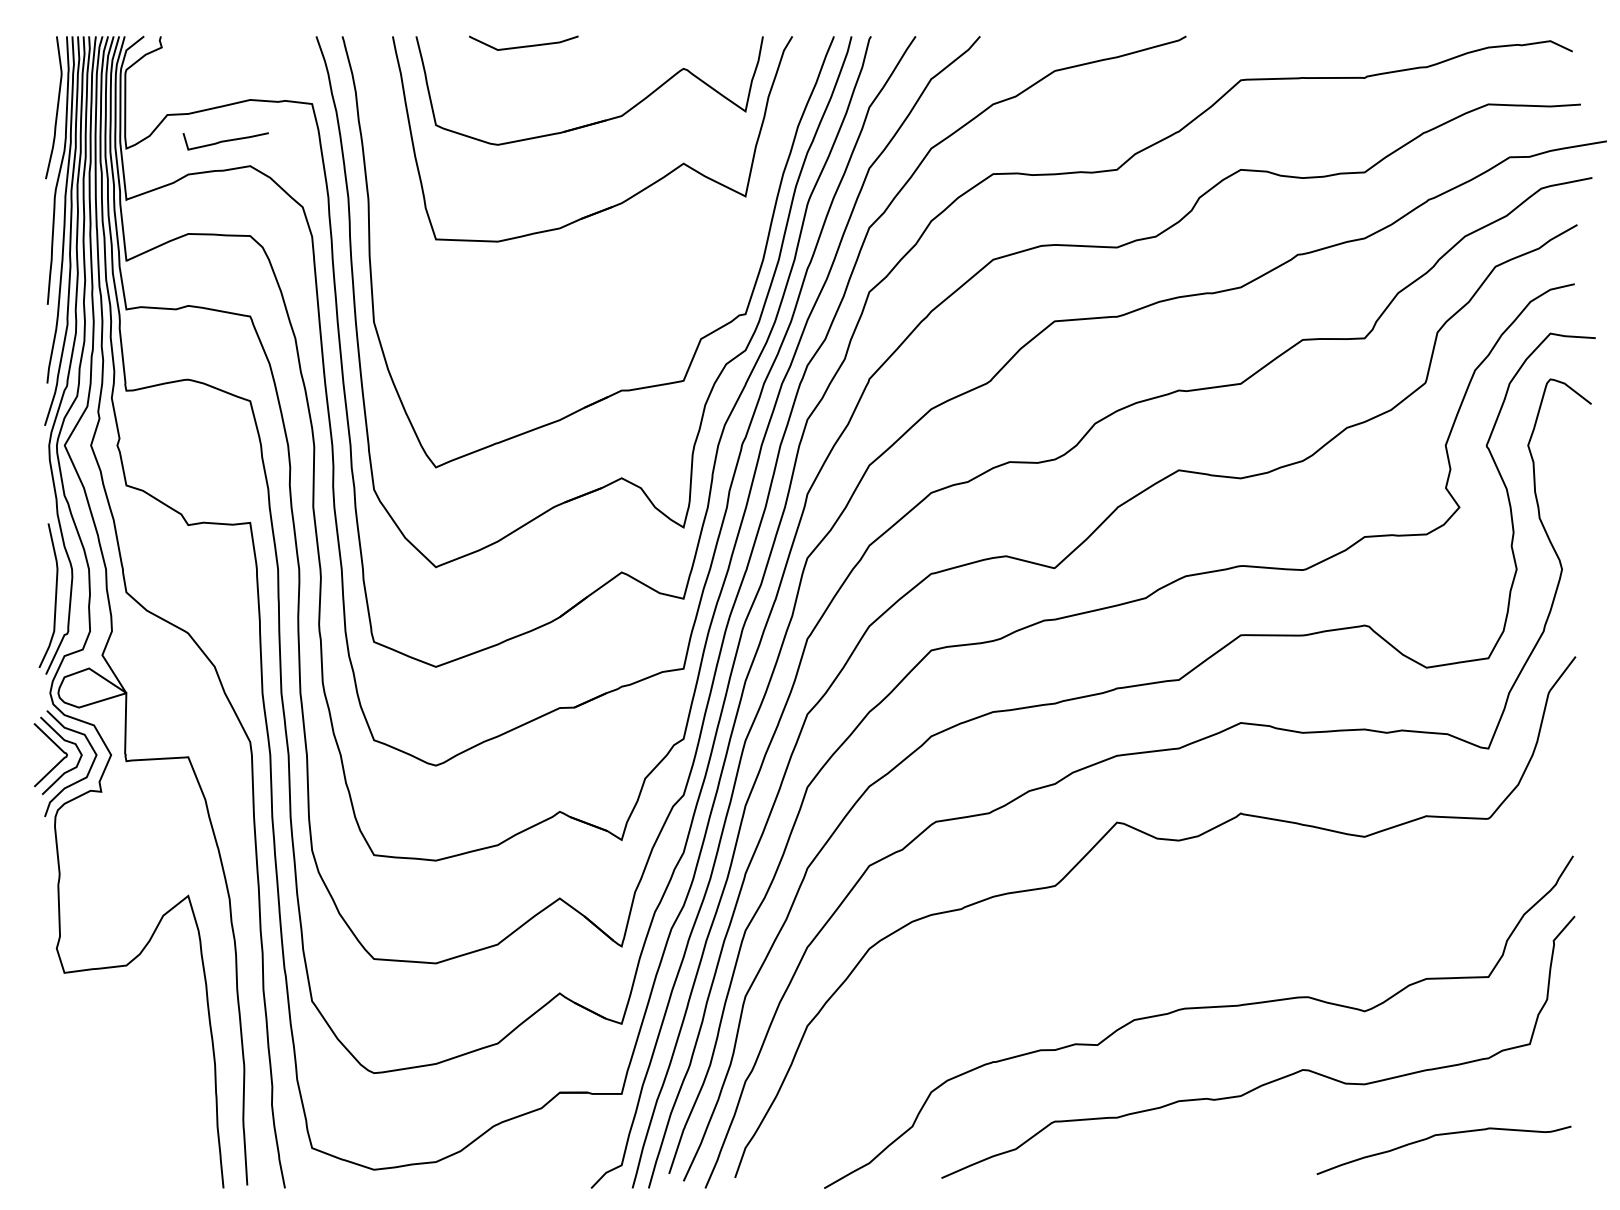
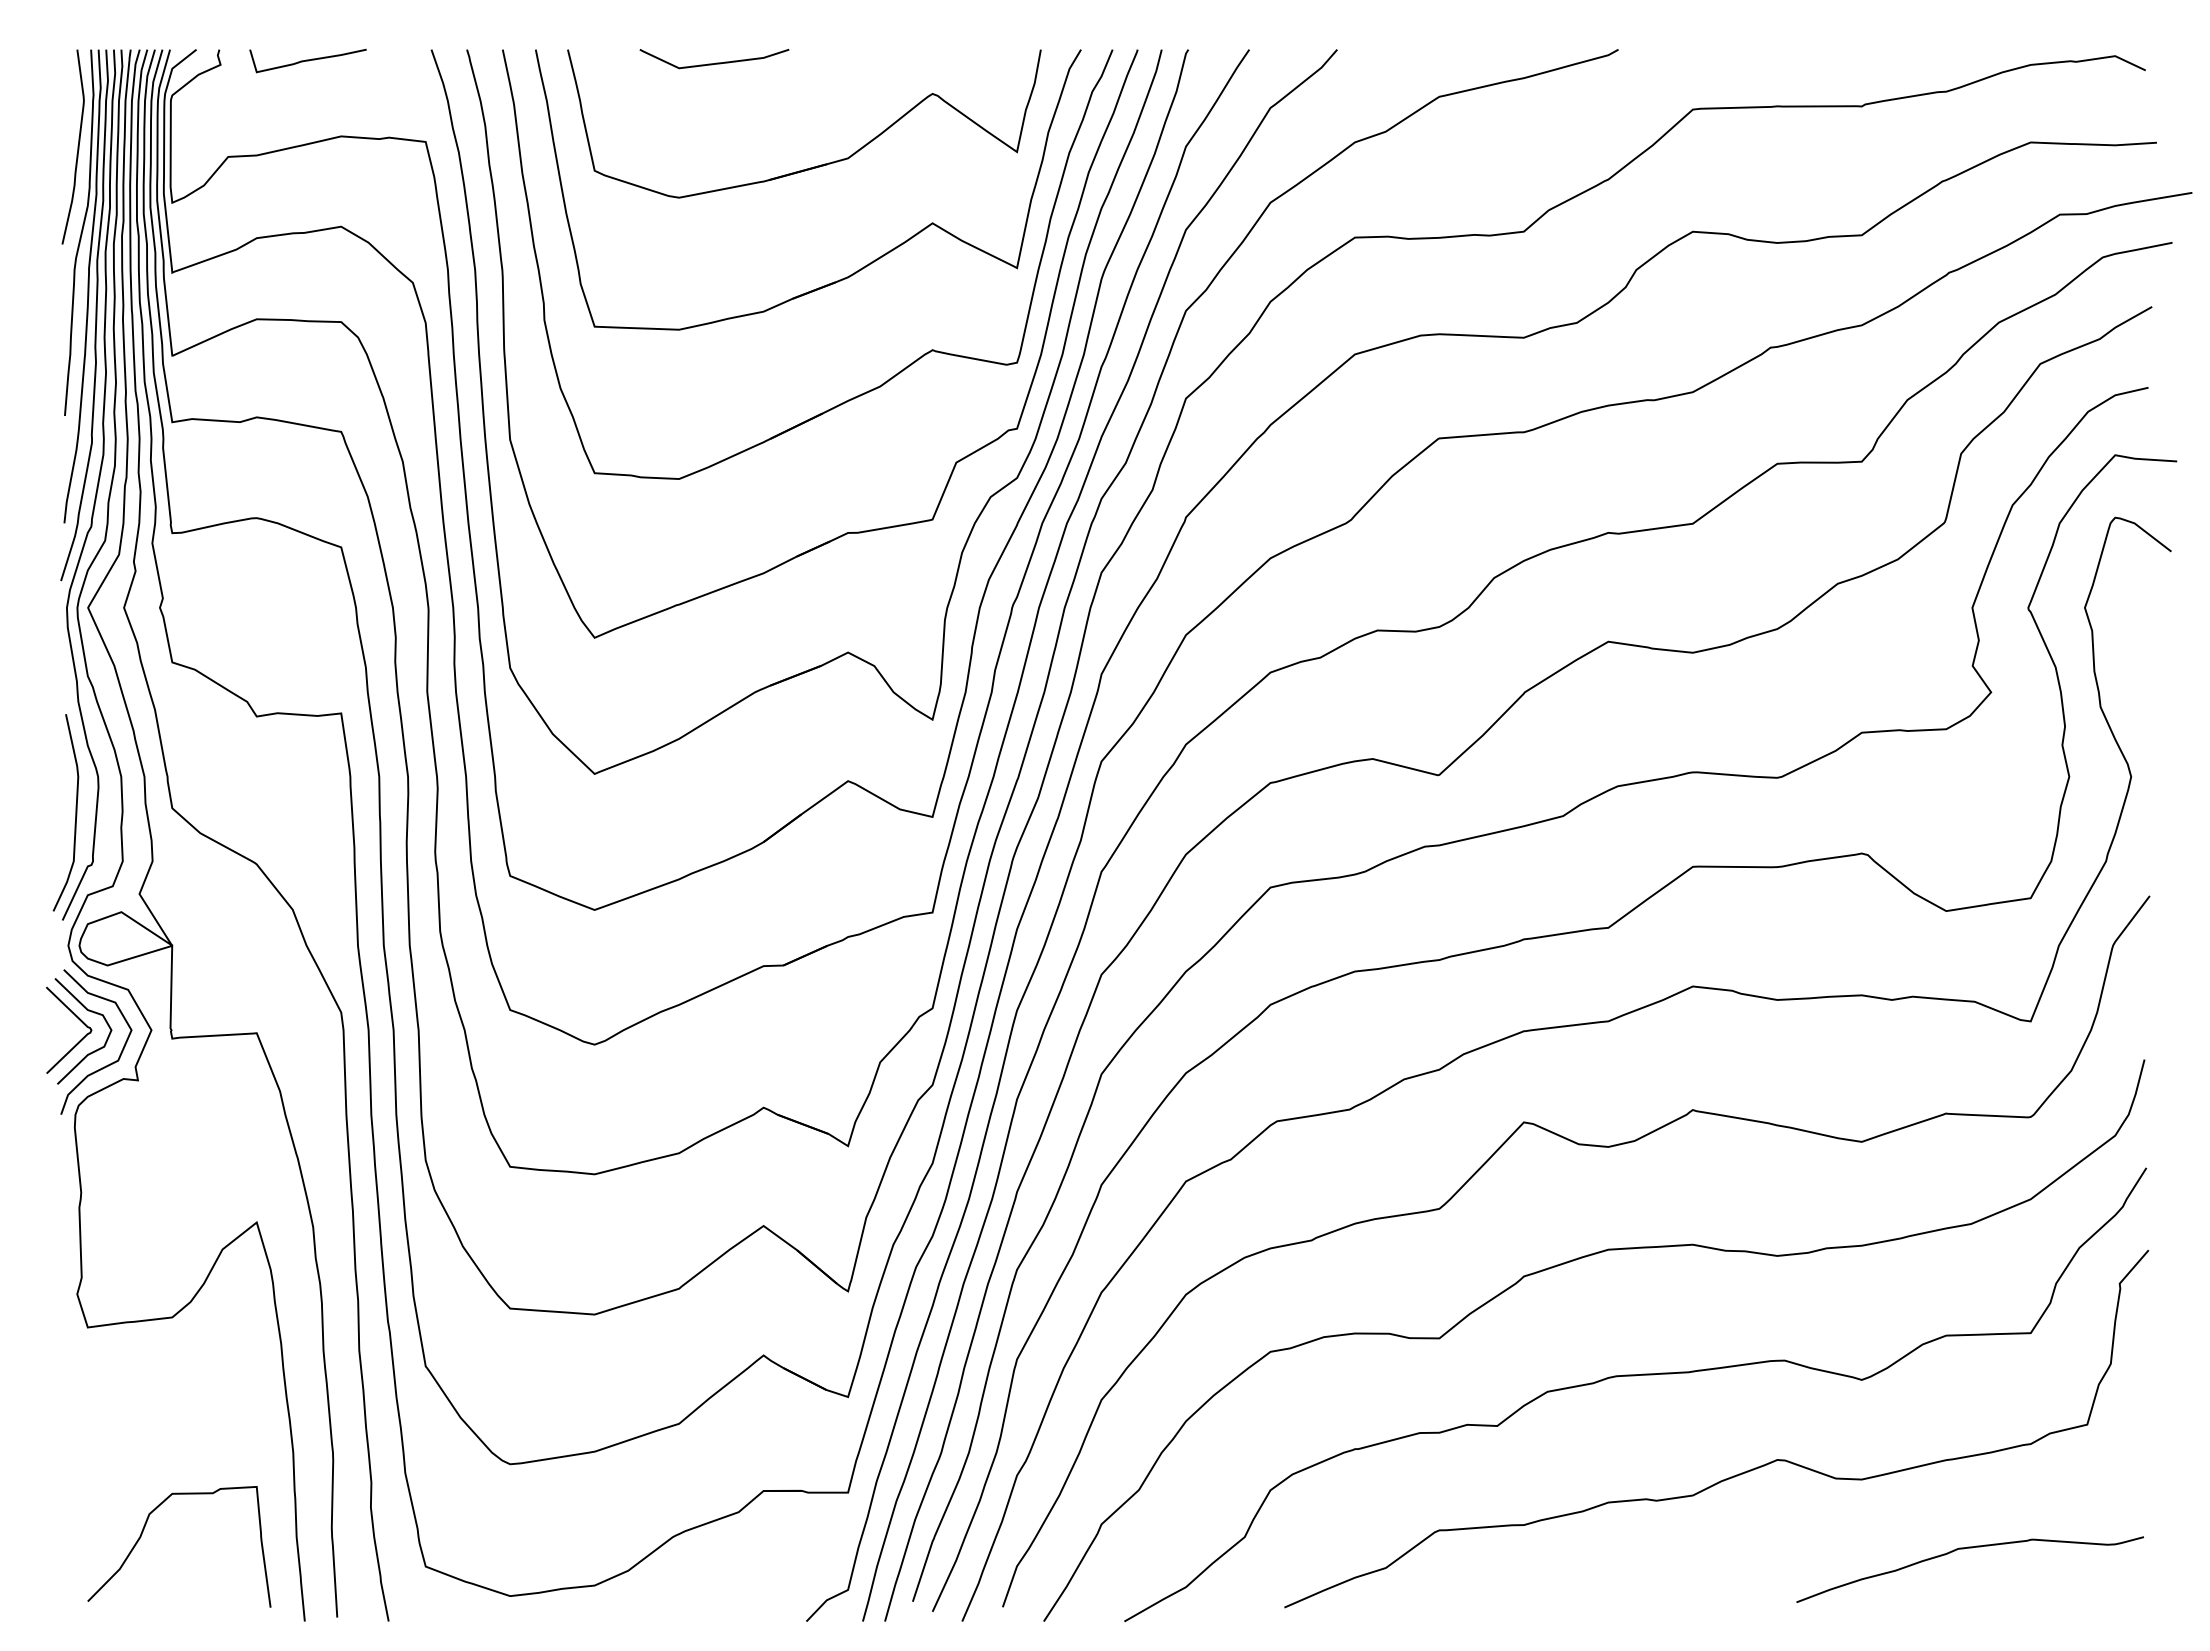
curve: (225, 141) -> (307, 60), moved
part: (631, 288) -> (861, 393), added
curve: (1148, 926) -> (1567, 1263), added
curve: (105, 1123) -> (143, 1532), added

